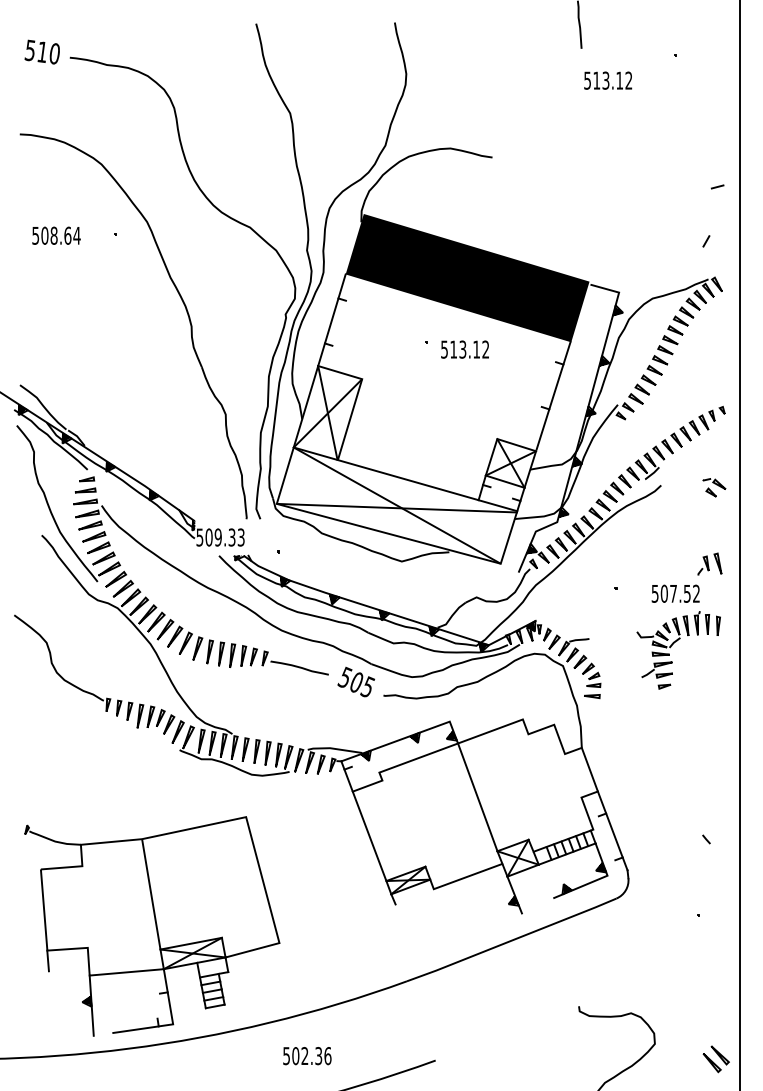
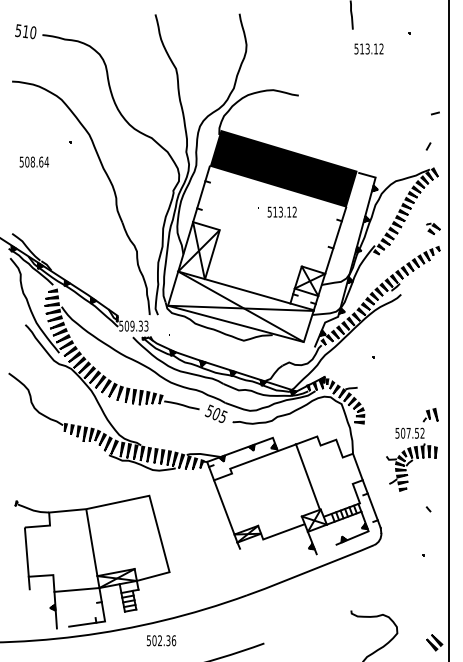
text: (56, 234) -> (34, 161), moved
part: (714, 486) -> (433, 228), moved
part: (679, 620) -> (412, 449), moved
line: (477, 796) -> (307, 476), moved
text: (307, 1055) -> (161, 640), moved

